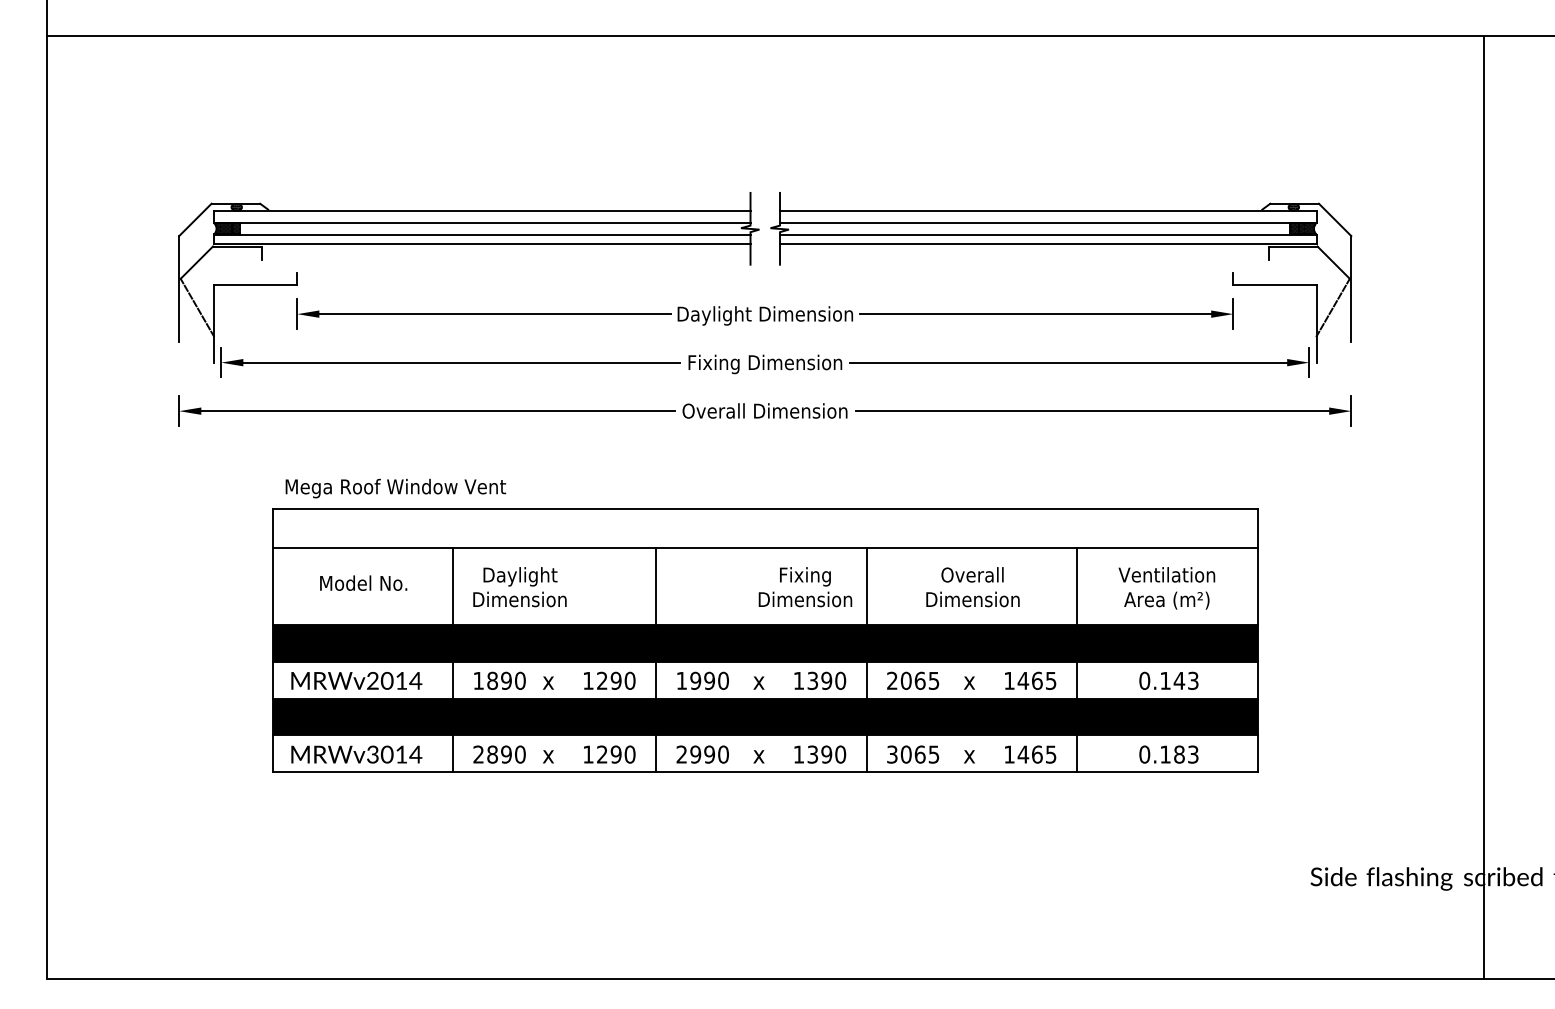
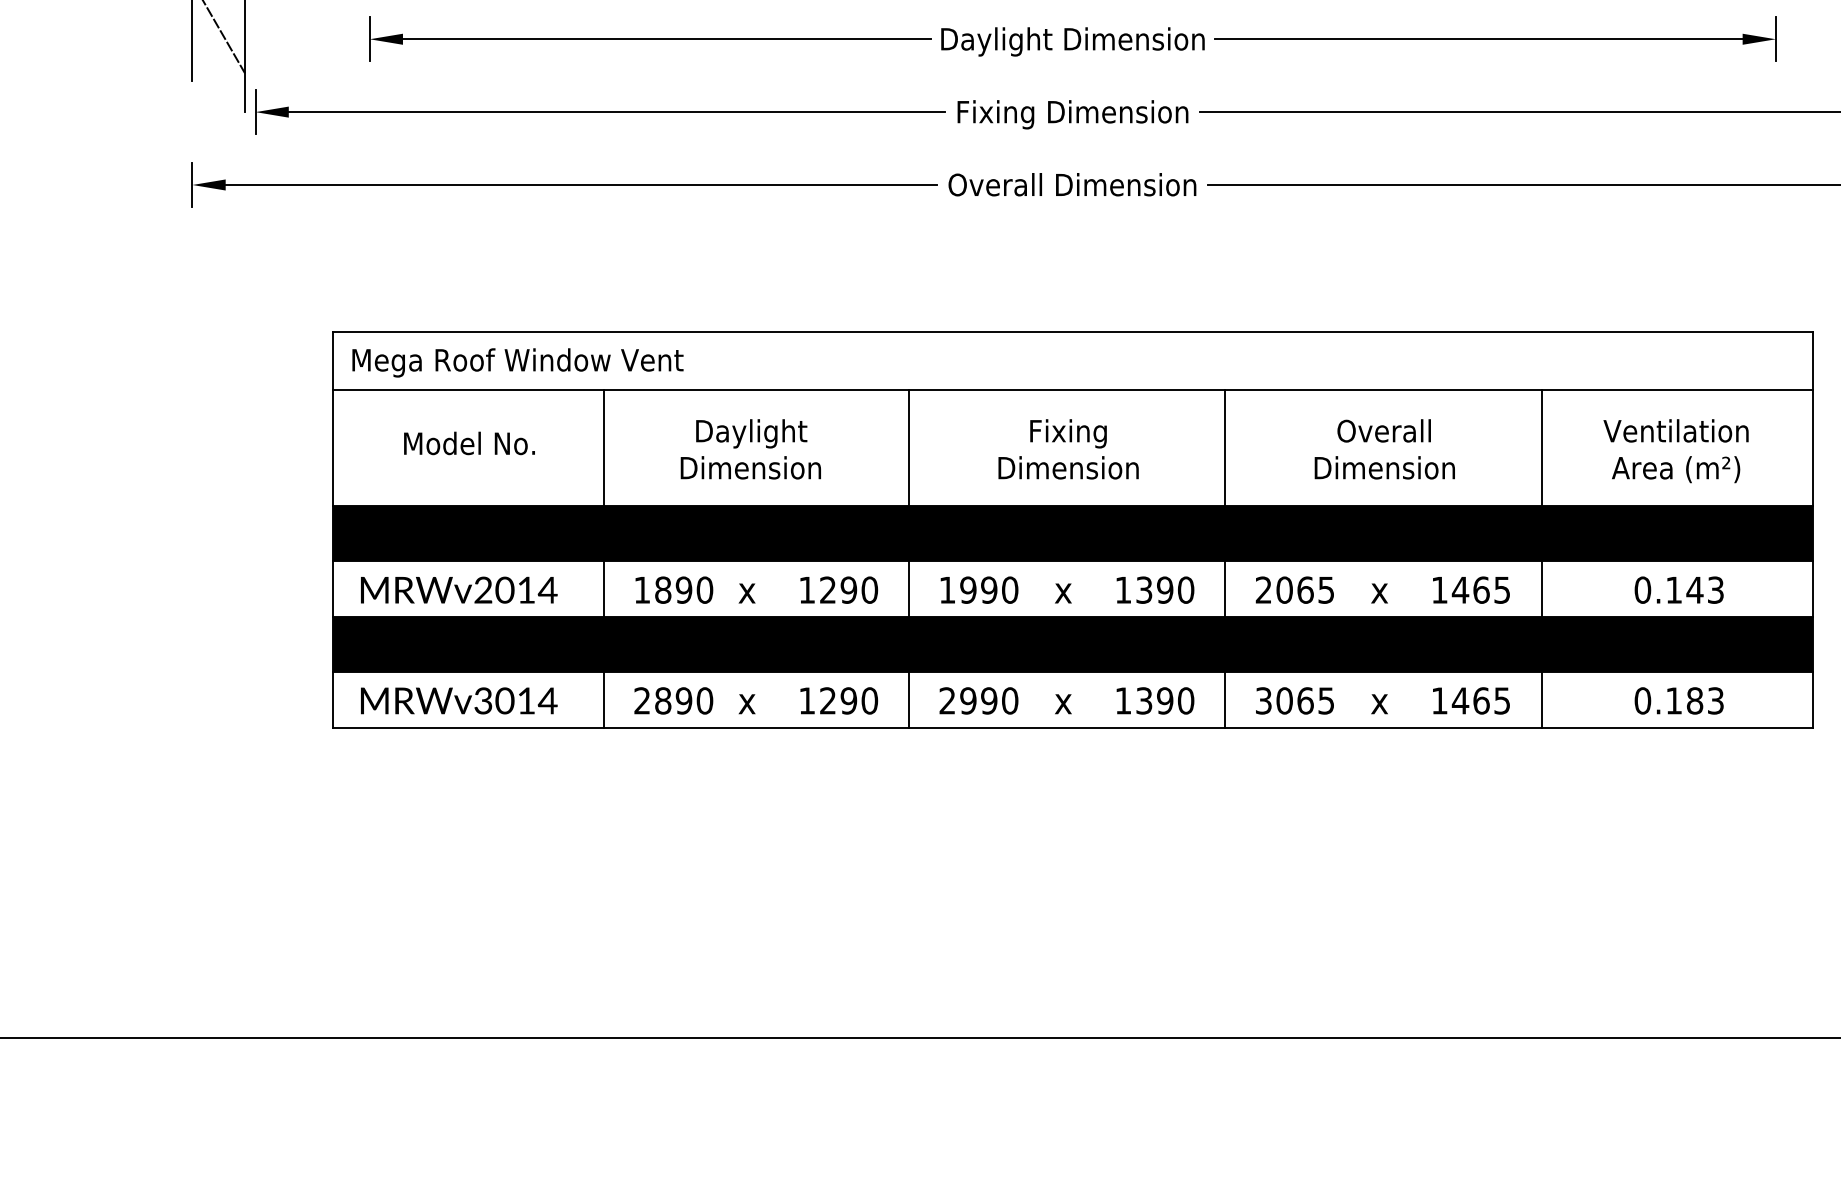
text: (395, 488) -> (517, 362), moved
text: (519, 587) -> (750, 449), moved
text: (805, 587) -> (1068, 449), moved

